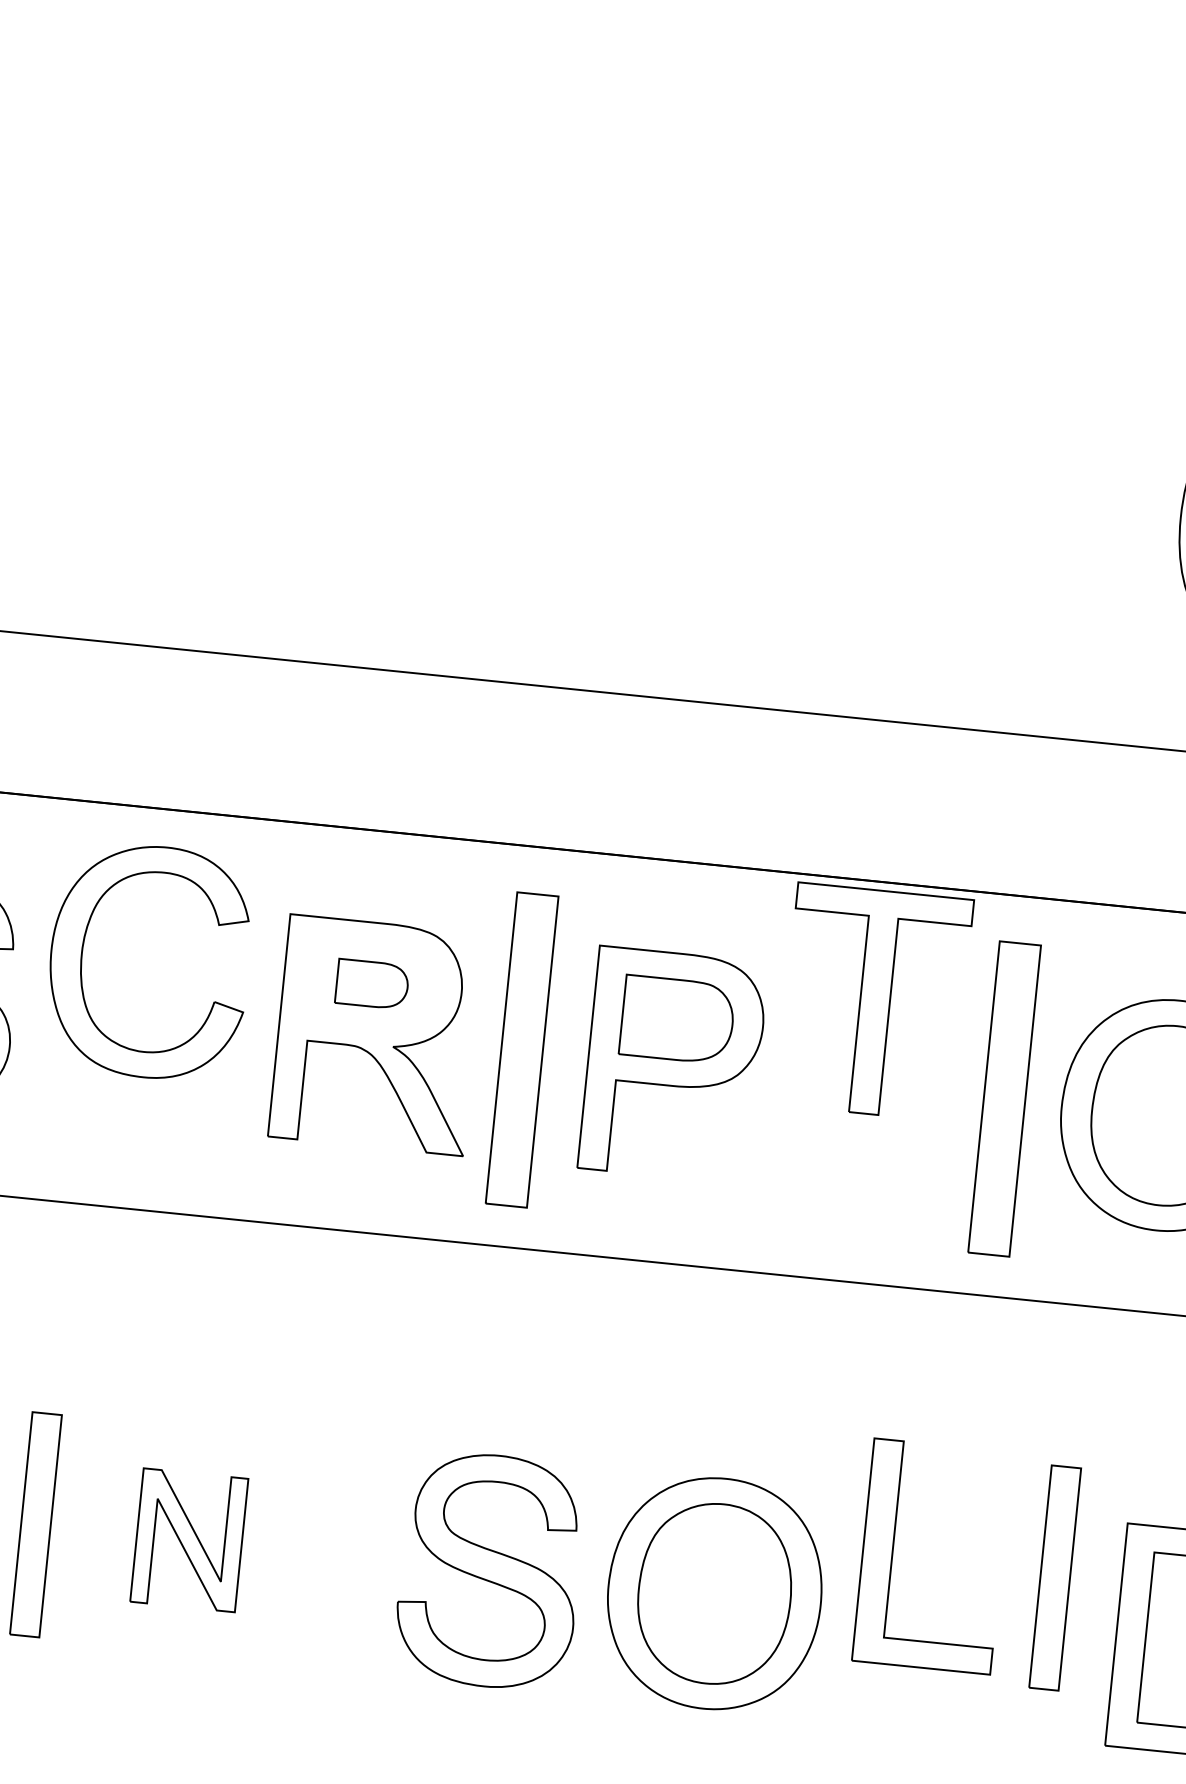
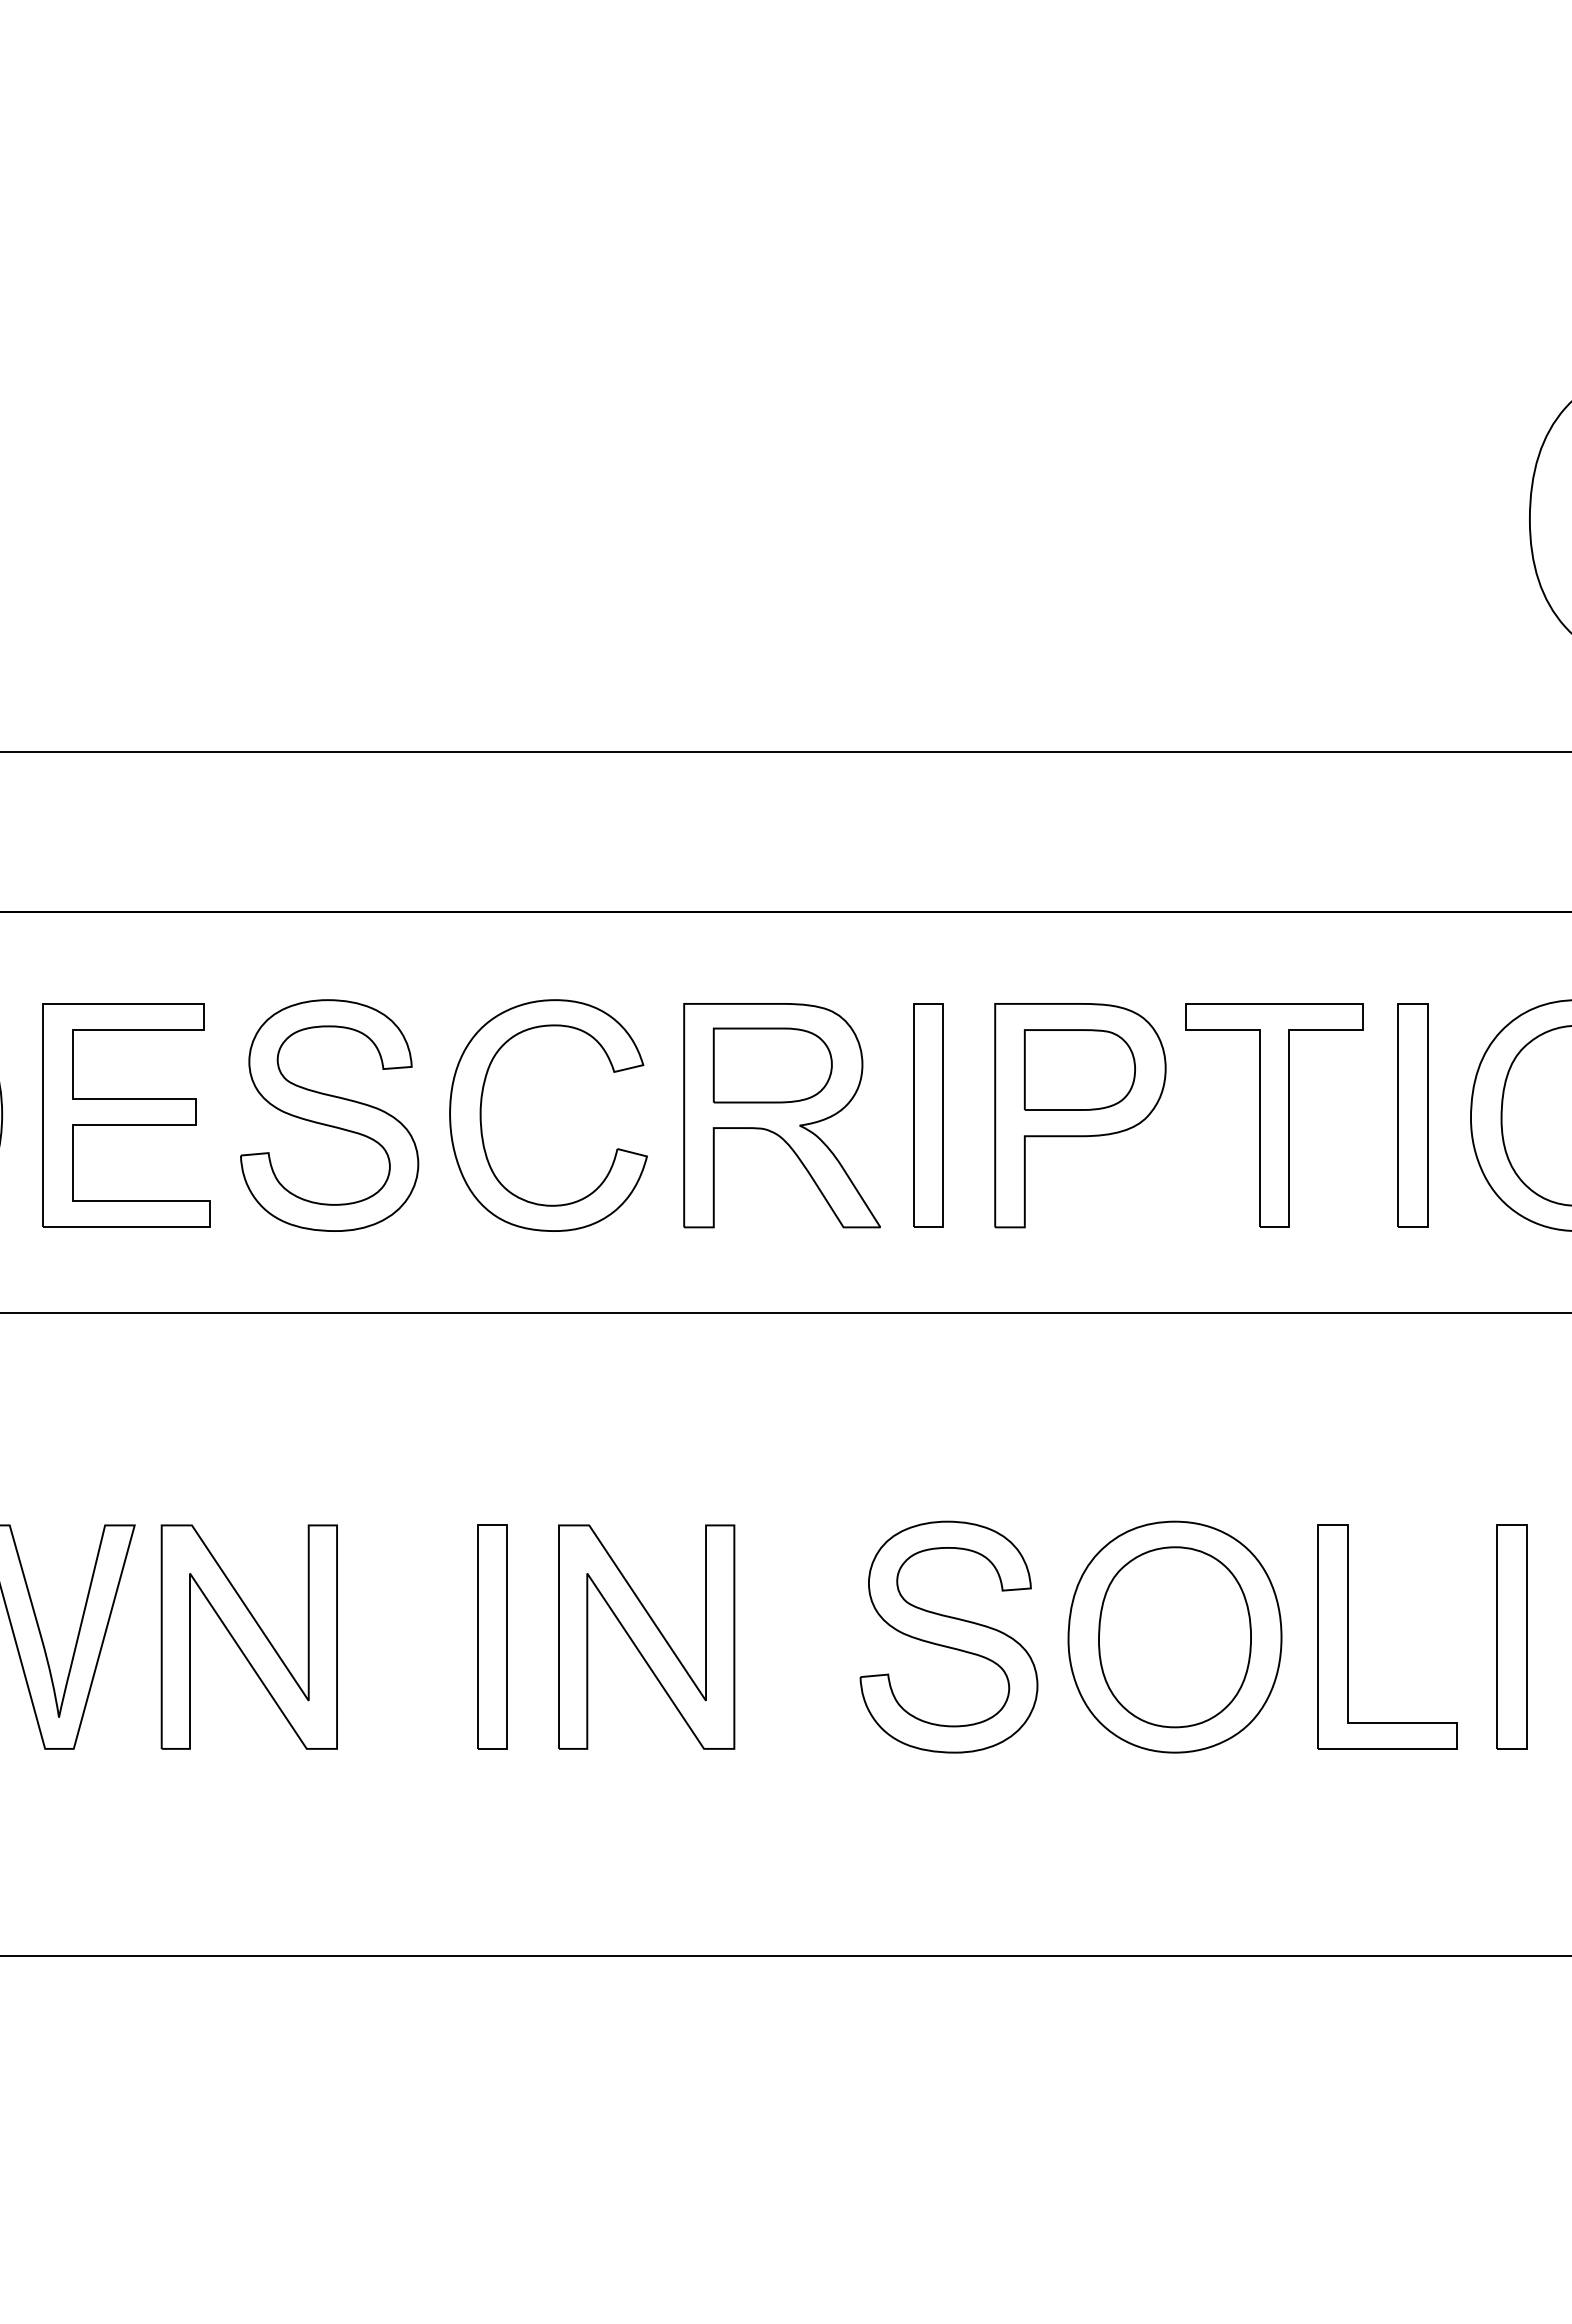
part: (82, 965) -> (482, 1126), moved
part: (372, 984) -> (772, 1065), size x1.67
part: (874, 1002) -> (1274, 1115), moved
part: (522, 1049) -> (928, 1115), size x0.71
part: (1003, 1098) -> (1412, 1115), size x0.71
part: (189, 1539) -> (646, 1636), size x1.67
part: (893, 1551) -> (1348, 1636), moved
part: (1054, 1577) -> (1511, 1636), moved

